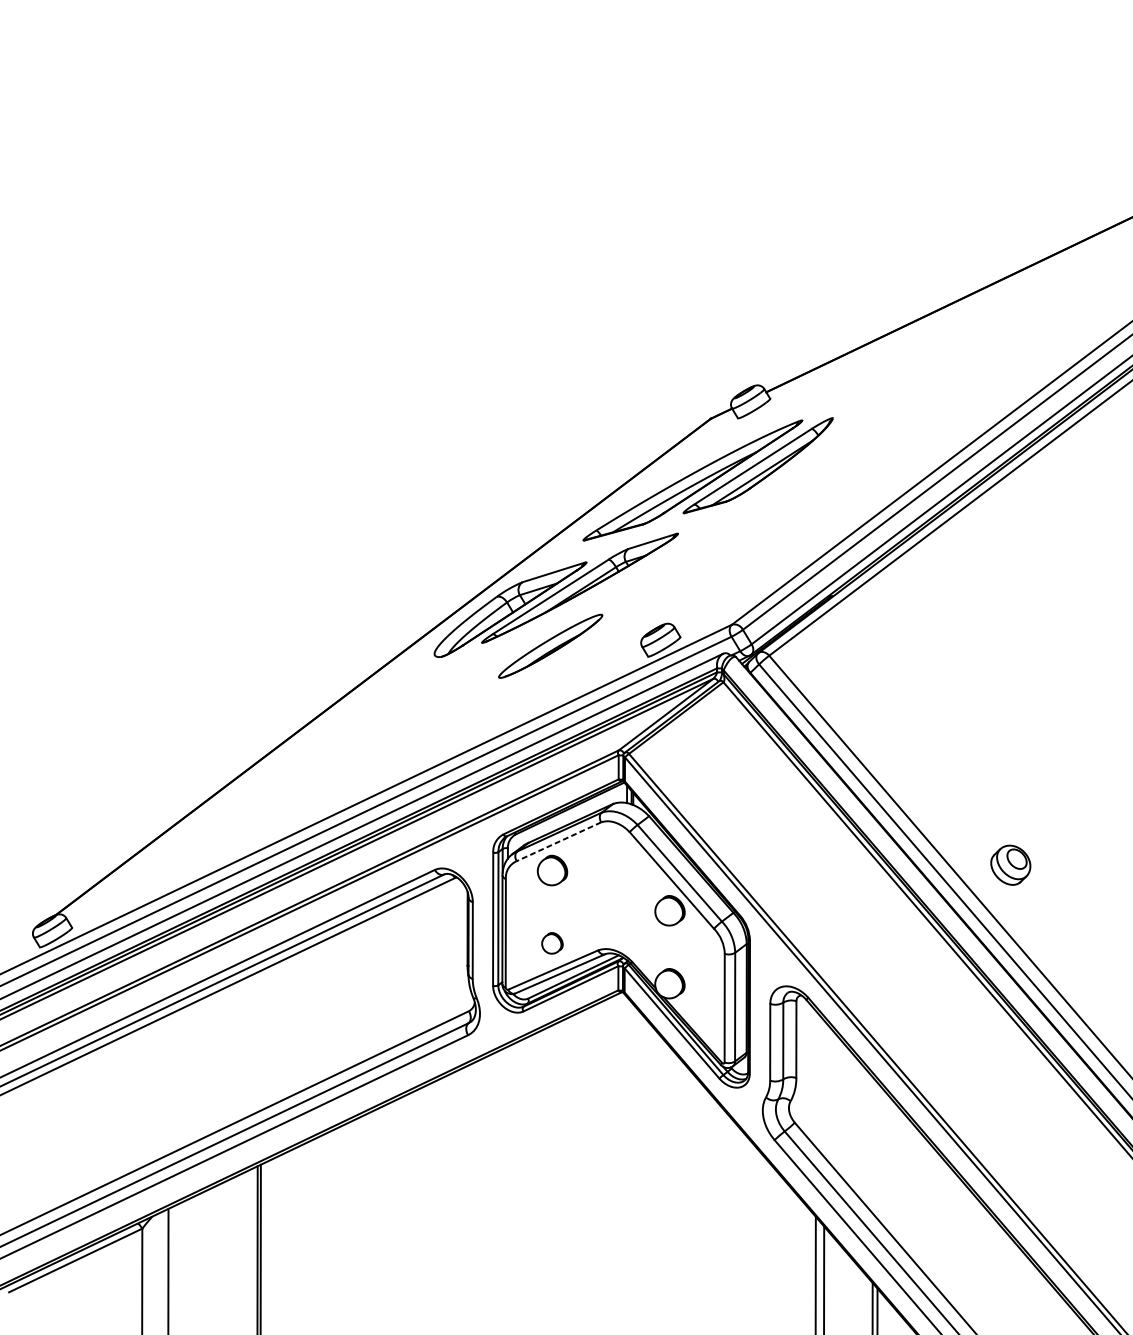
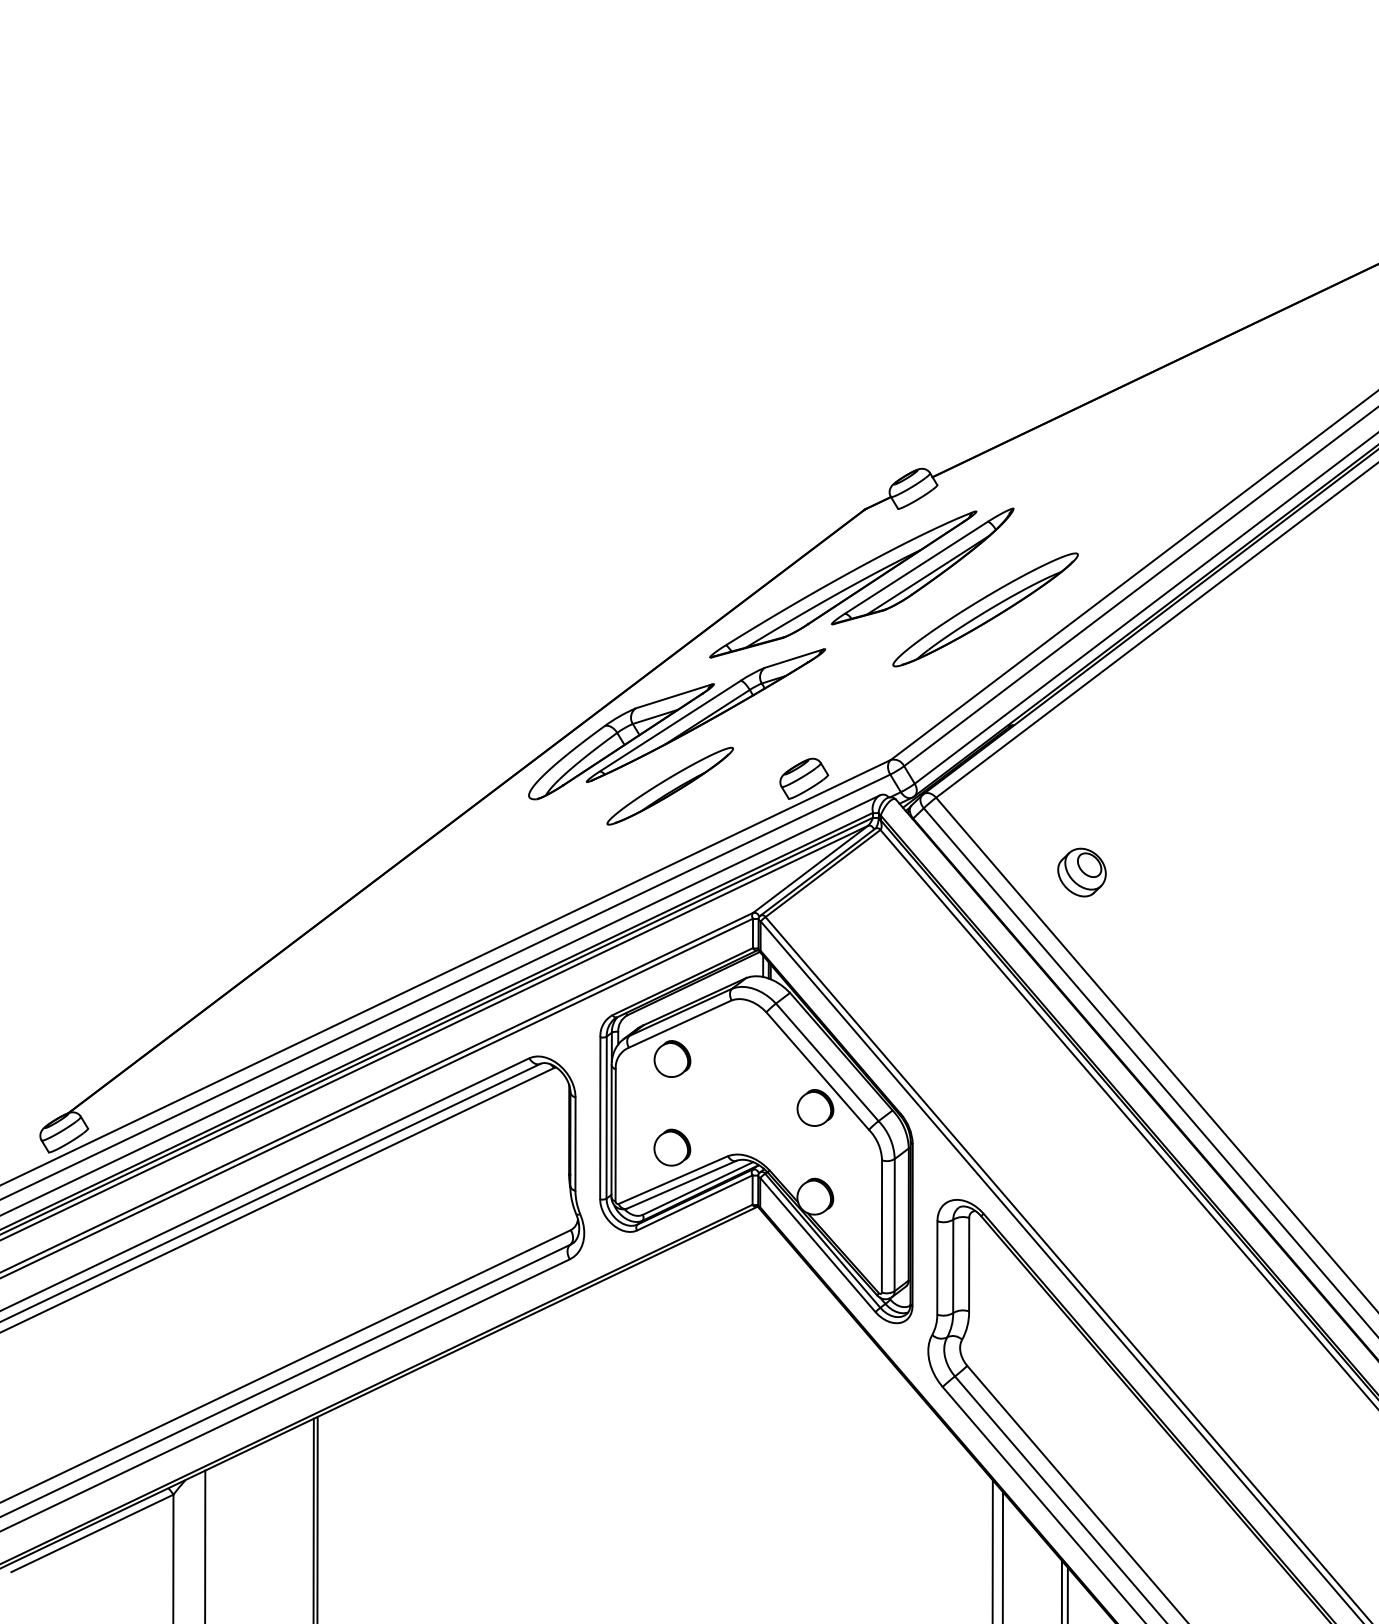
part: (809, 501) -> (985, 609), added
line: (559, 842) -> (680, 1024), dashed -> solid
part: (1010, 865) -> (1081, 872), moved
part: (552, 943) -> (672, 1147), size x1.43

